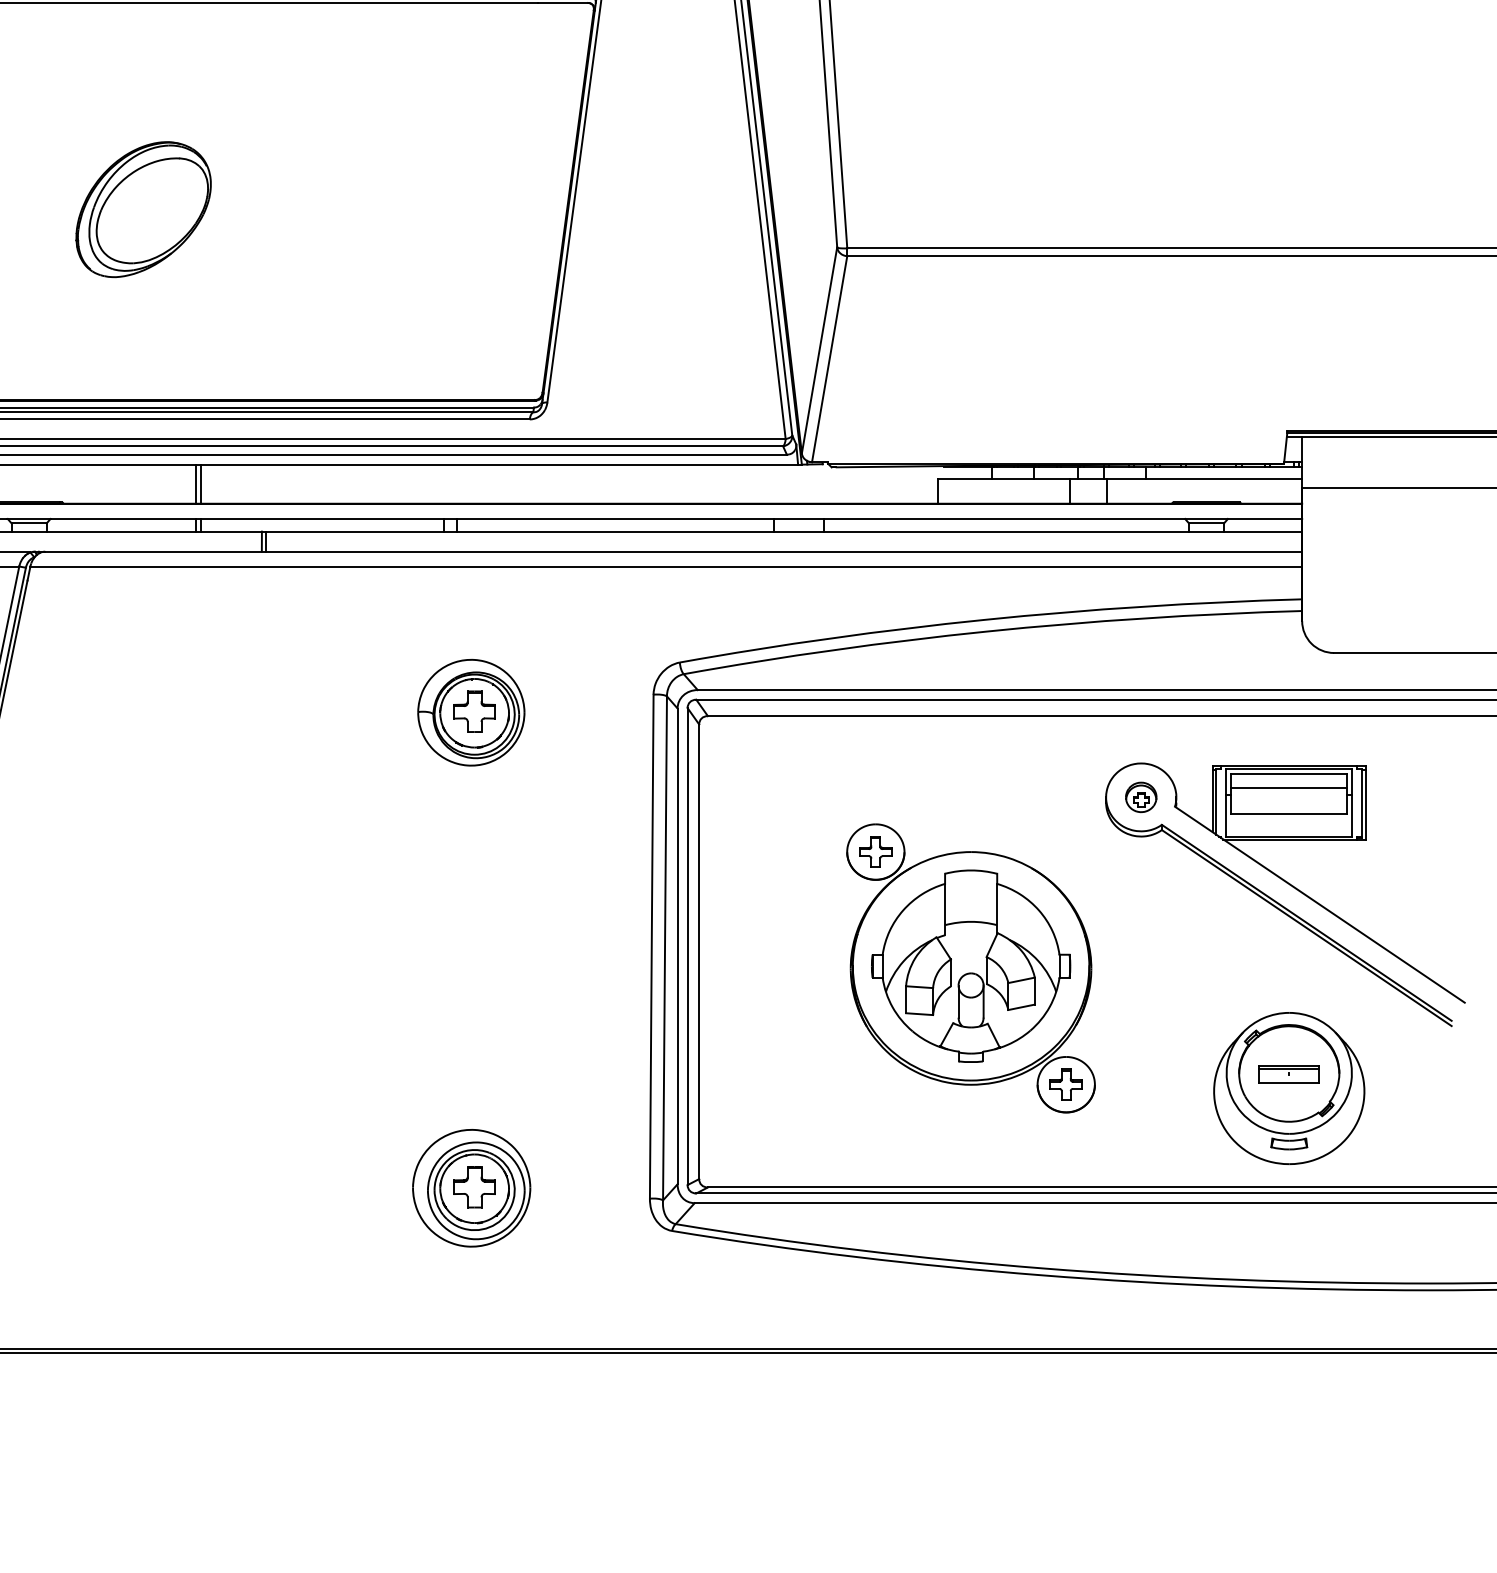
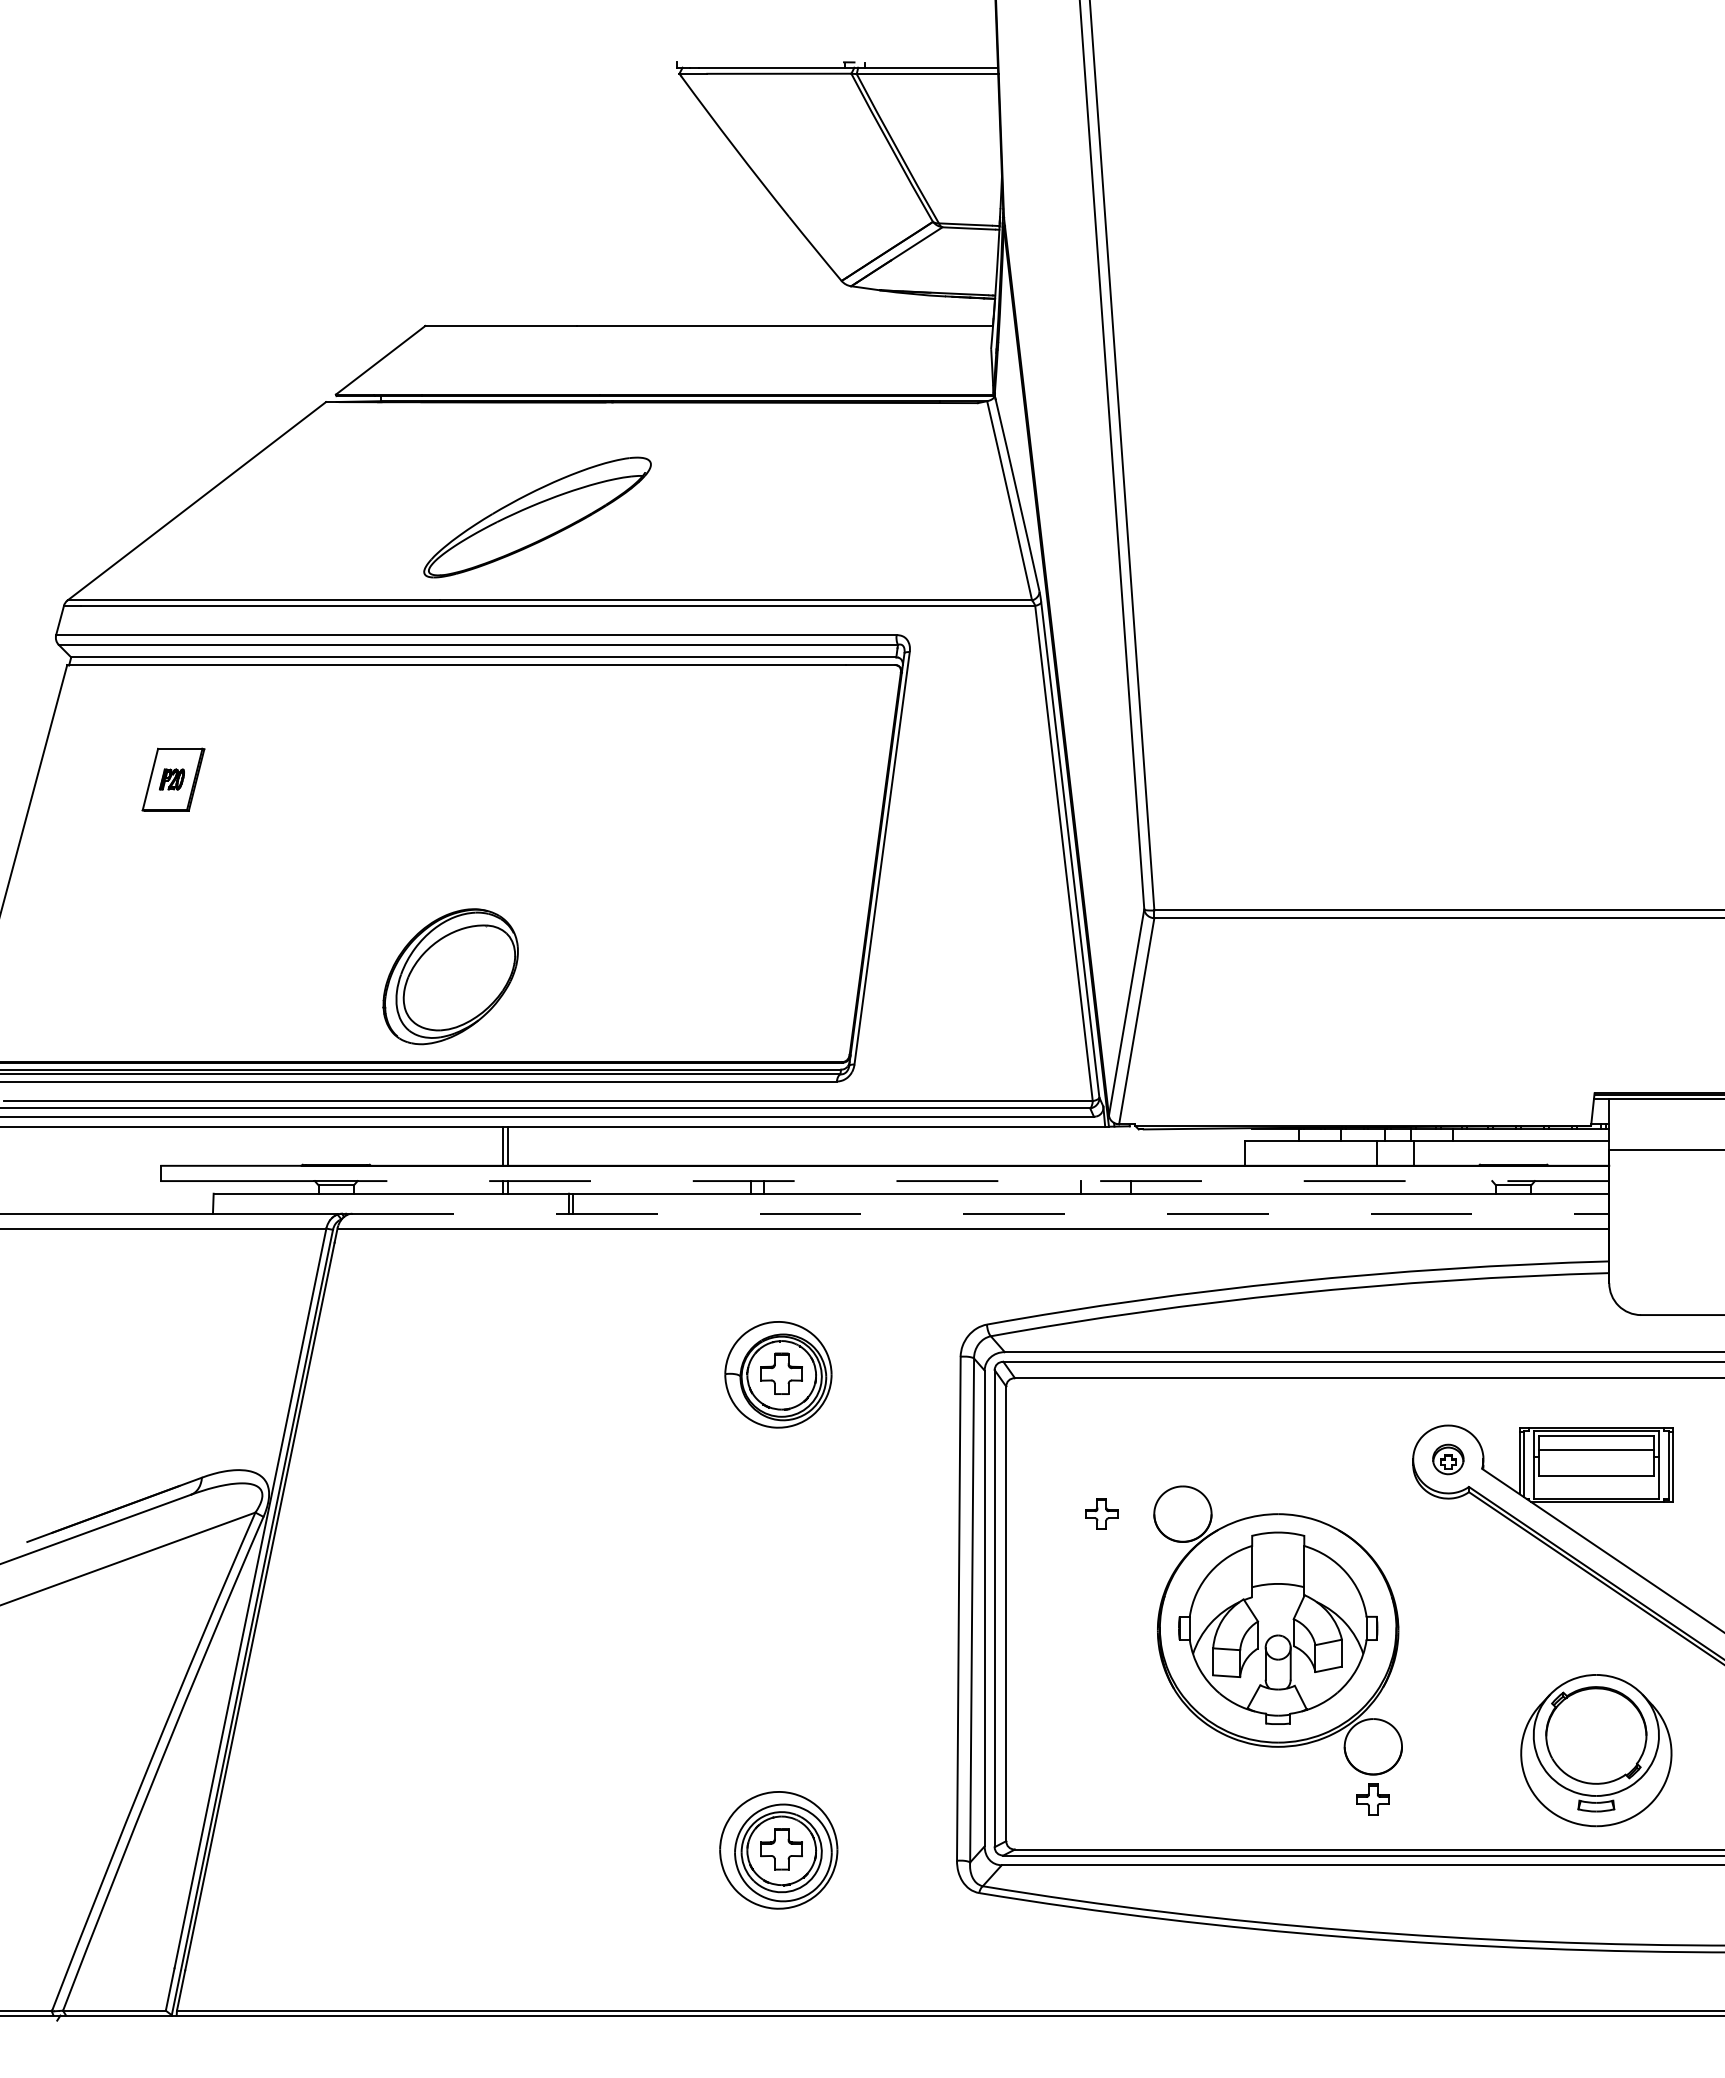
part: (143, 209) -> (450, 976), moved
line: (676, 519) -> (983, 1181), solid -> dashed
line: (674, 551) -> (981, 1213), solid -> dashed
part: (875, 851) -> (1101, 1513), moved
part: (1288, 1074) -> (1595, 1736), removed
part: (1065, 1084) -> (1372, 1799), moved

